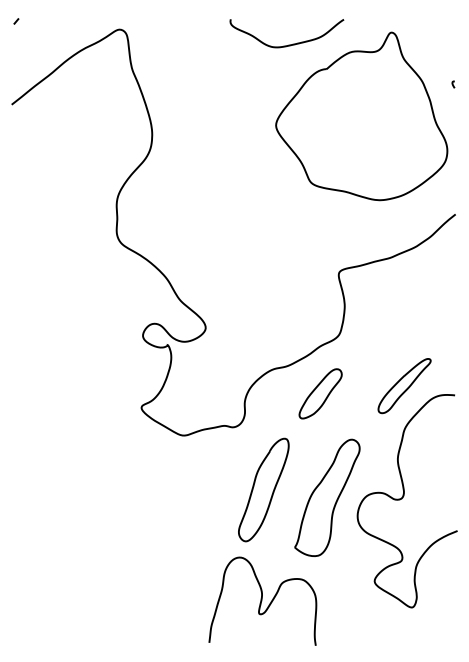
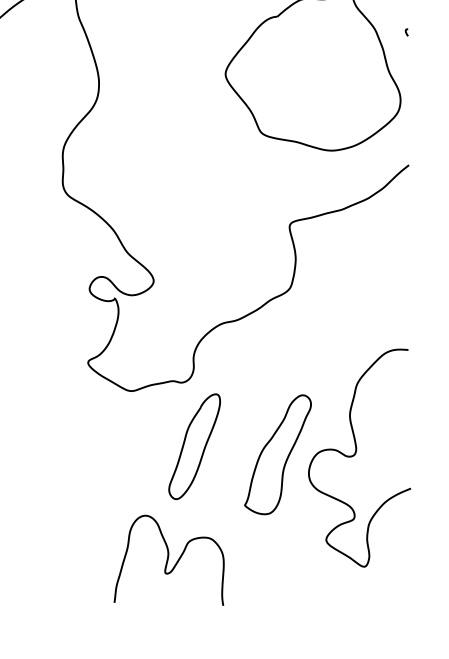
part: (404, 386) -> (356, 340), removed
part: (320, 393) -> (270, 348), removed
part: (263, 489) -> (194, 446), moved
curve: (262, 600) -> (168, 559), moved

